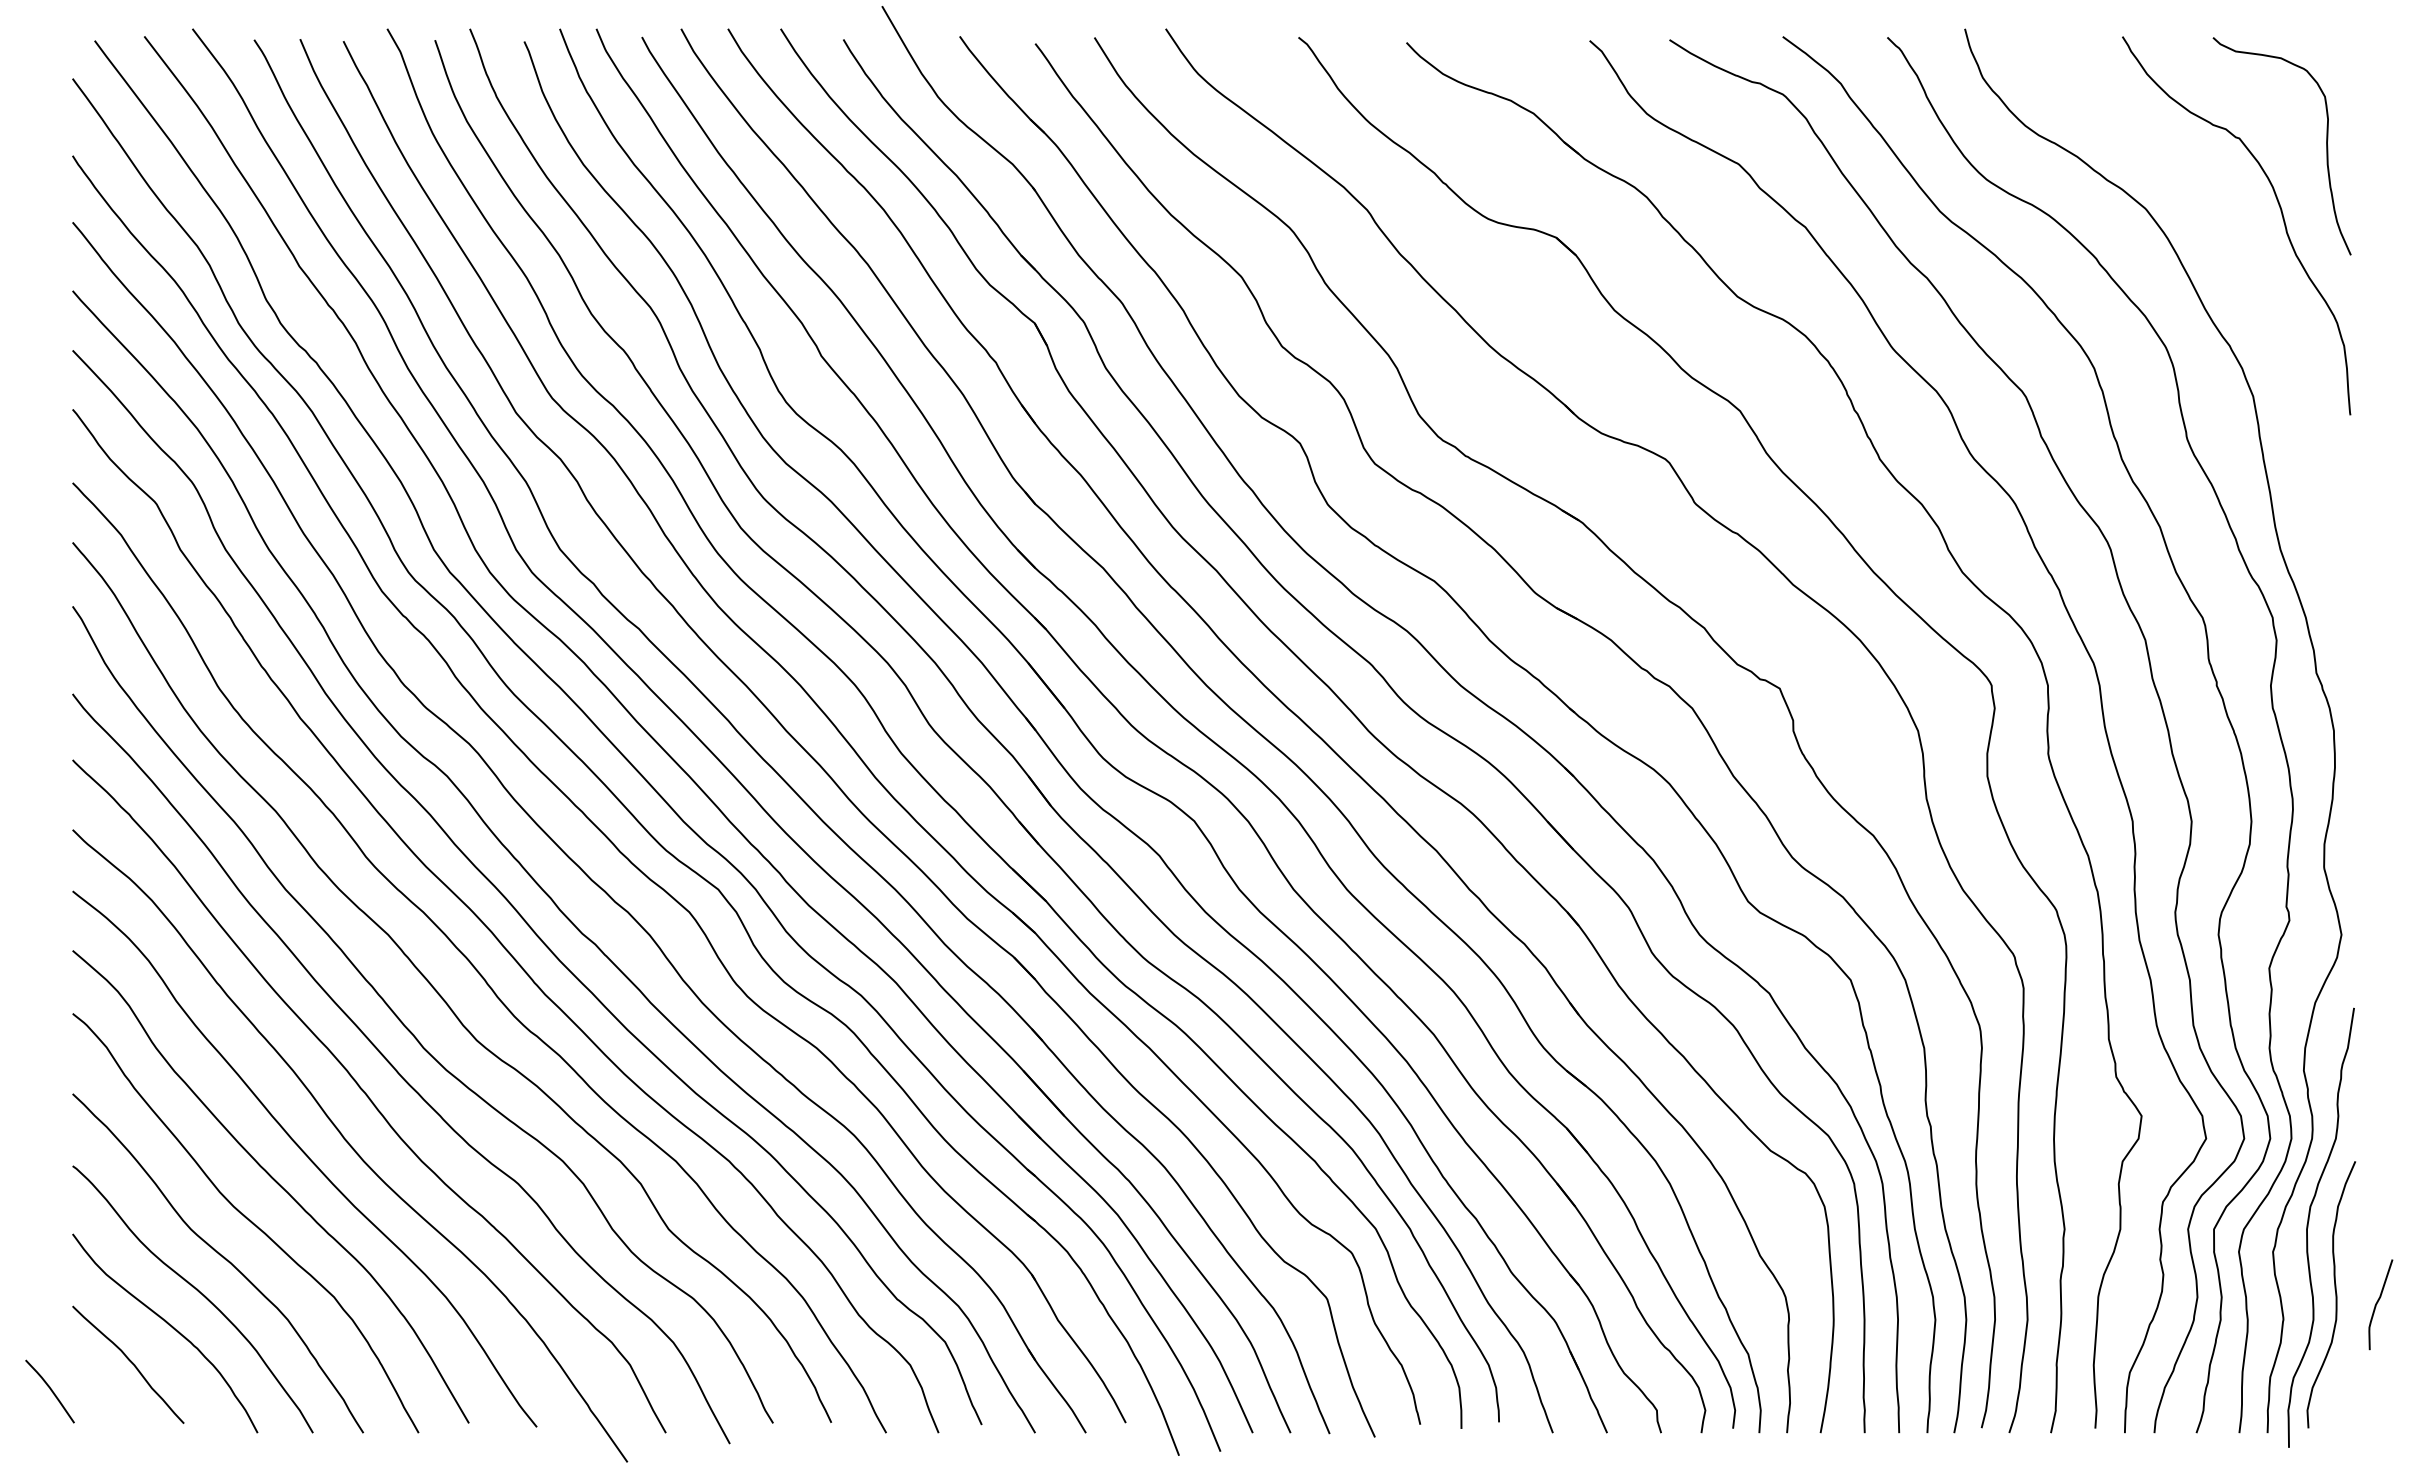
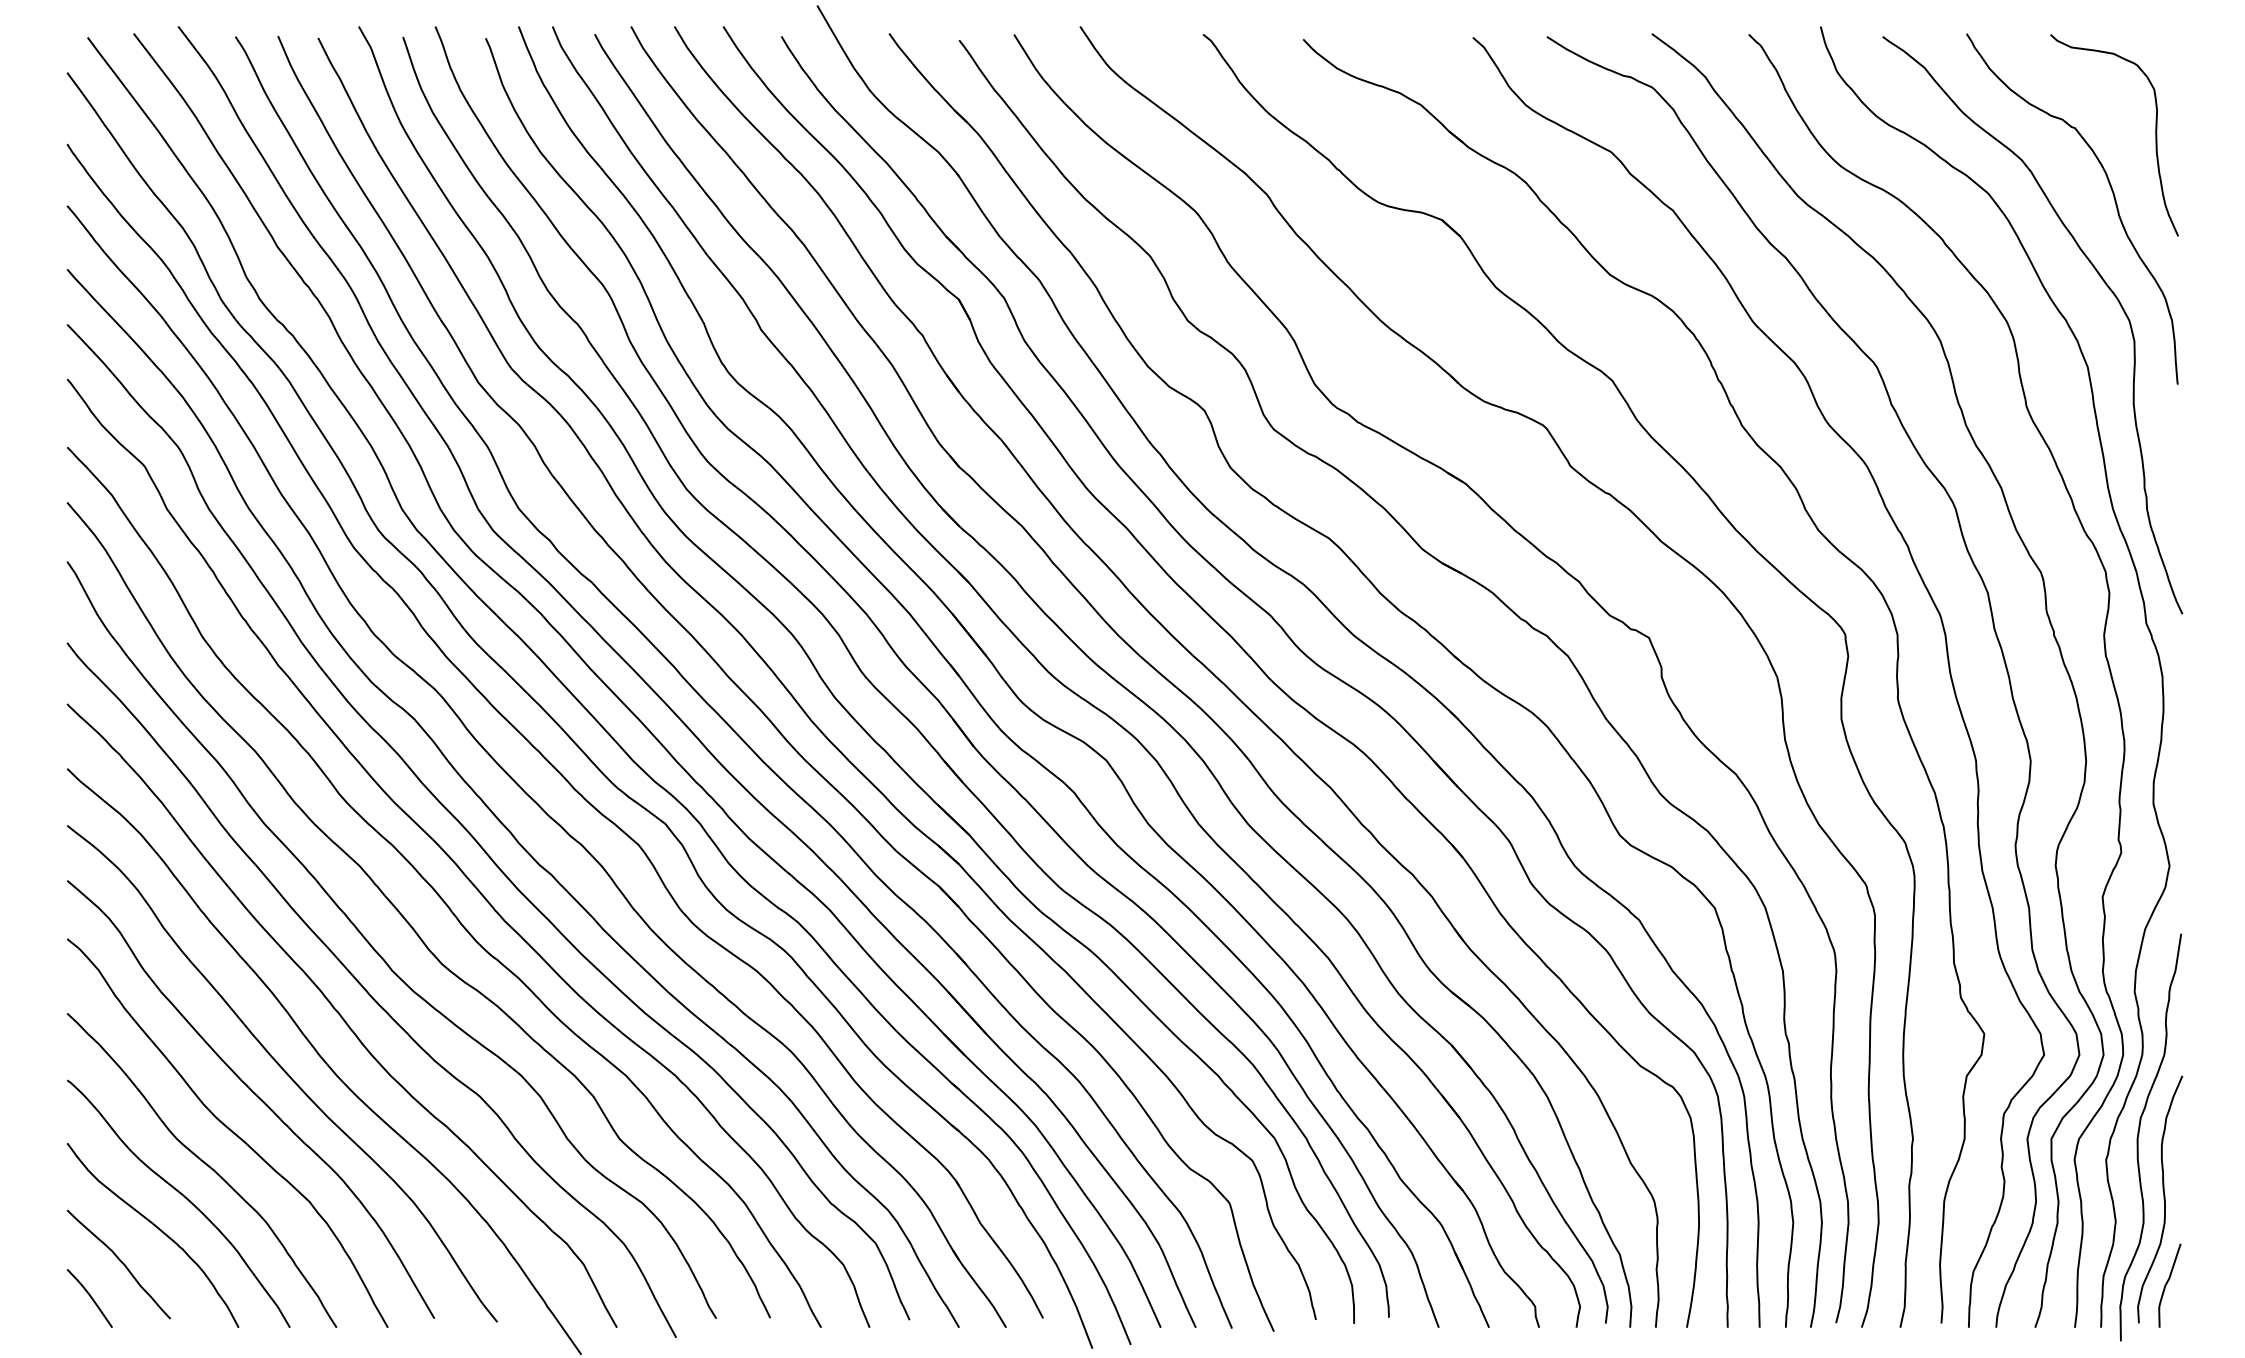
curve: (2266, 299) -> (2100, 277), added
curve: (2378, 1302) -> (2167, 1283), moved
curve: (50, 1390) -> (90, 1297), moved

